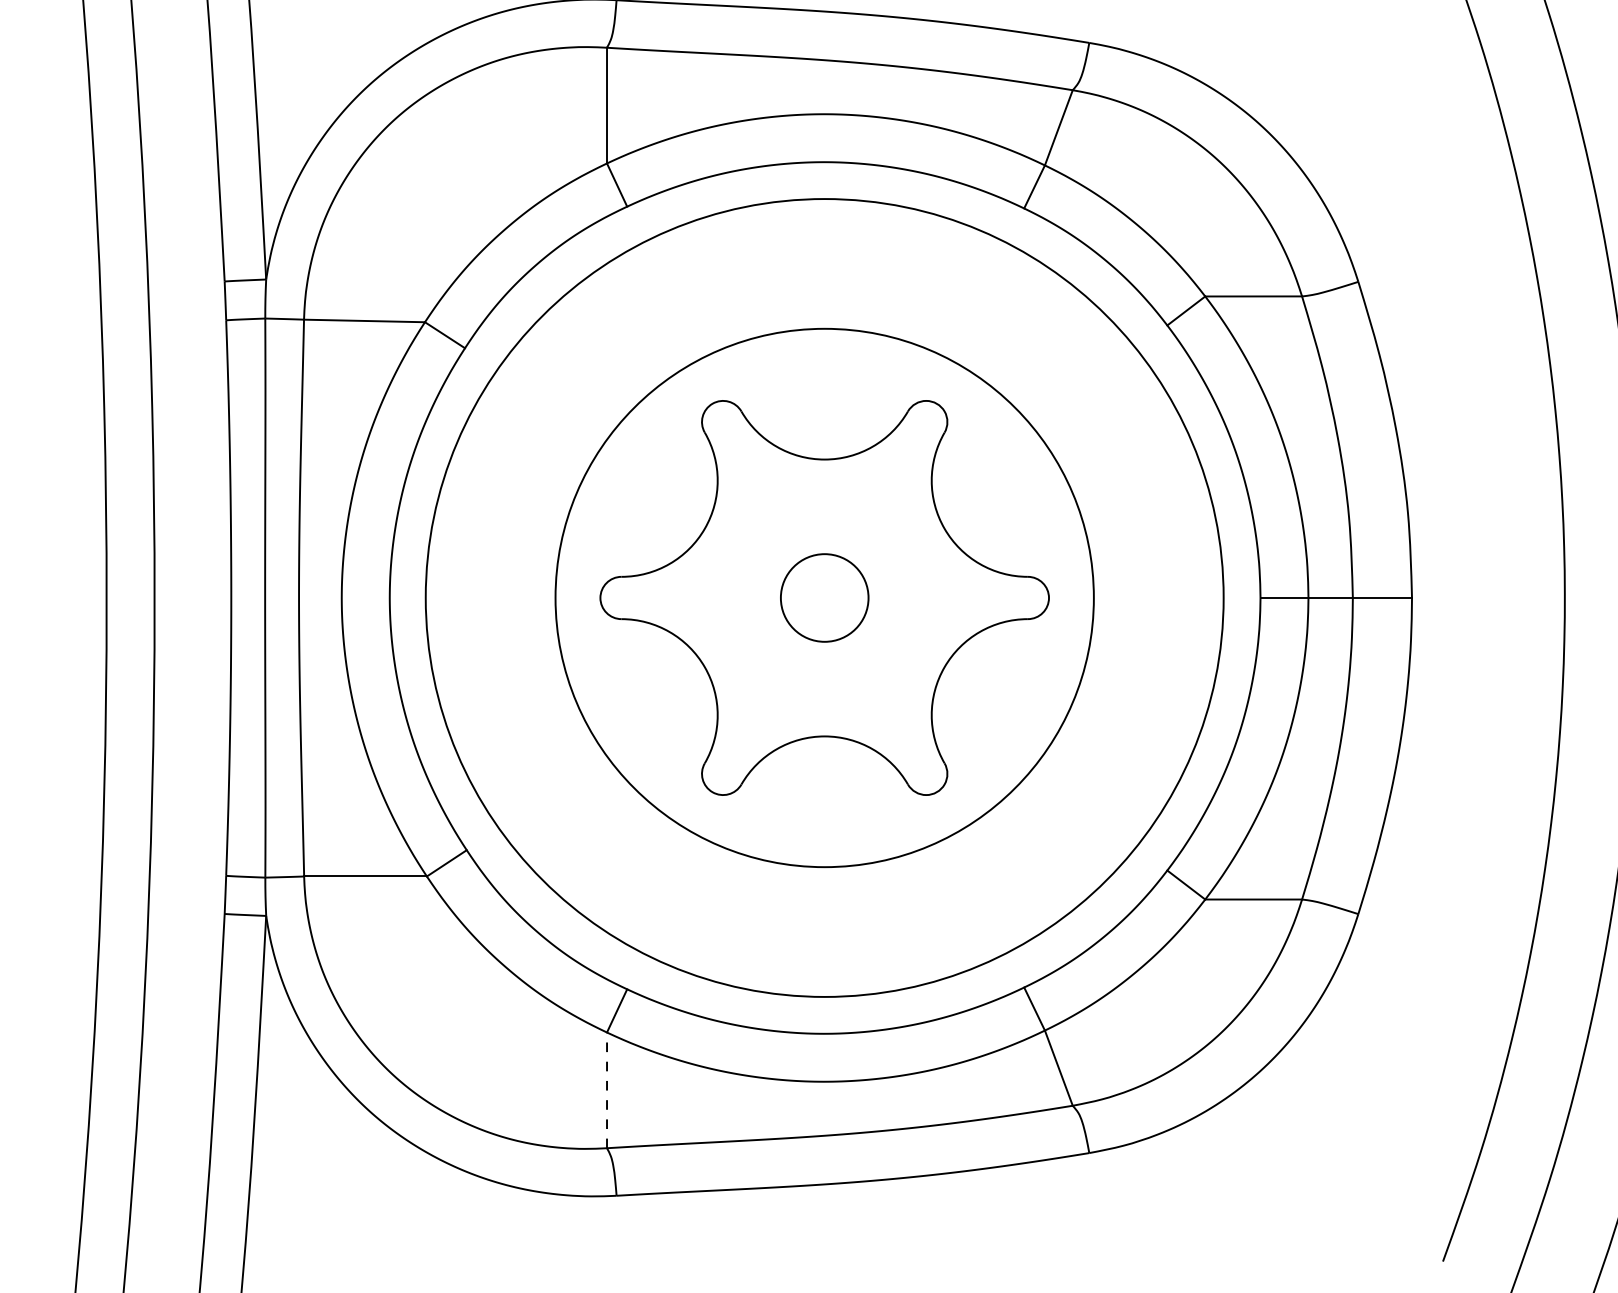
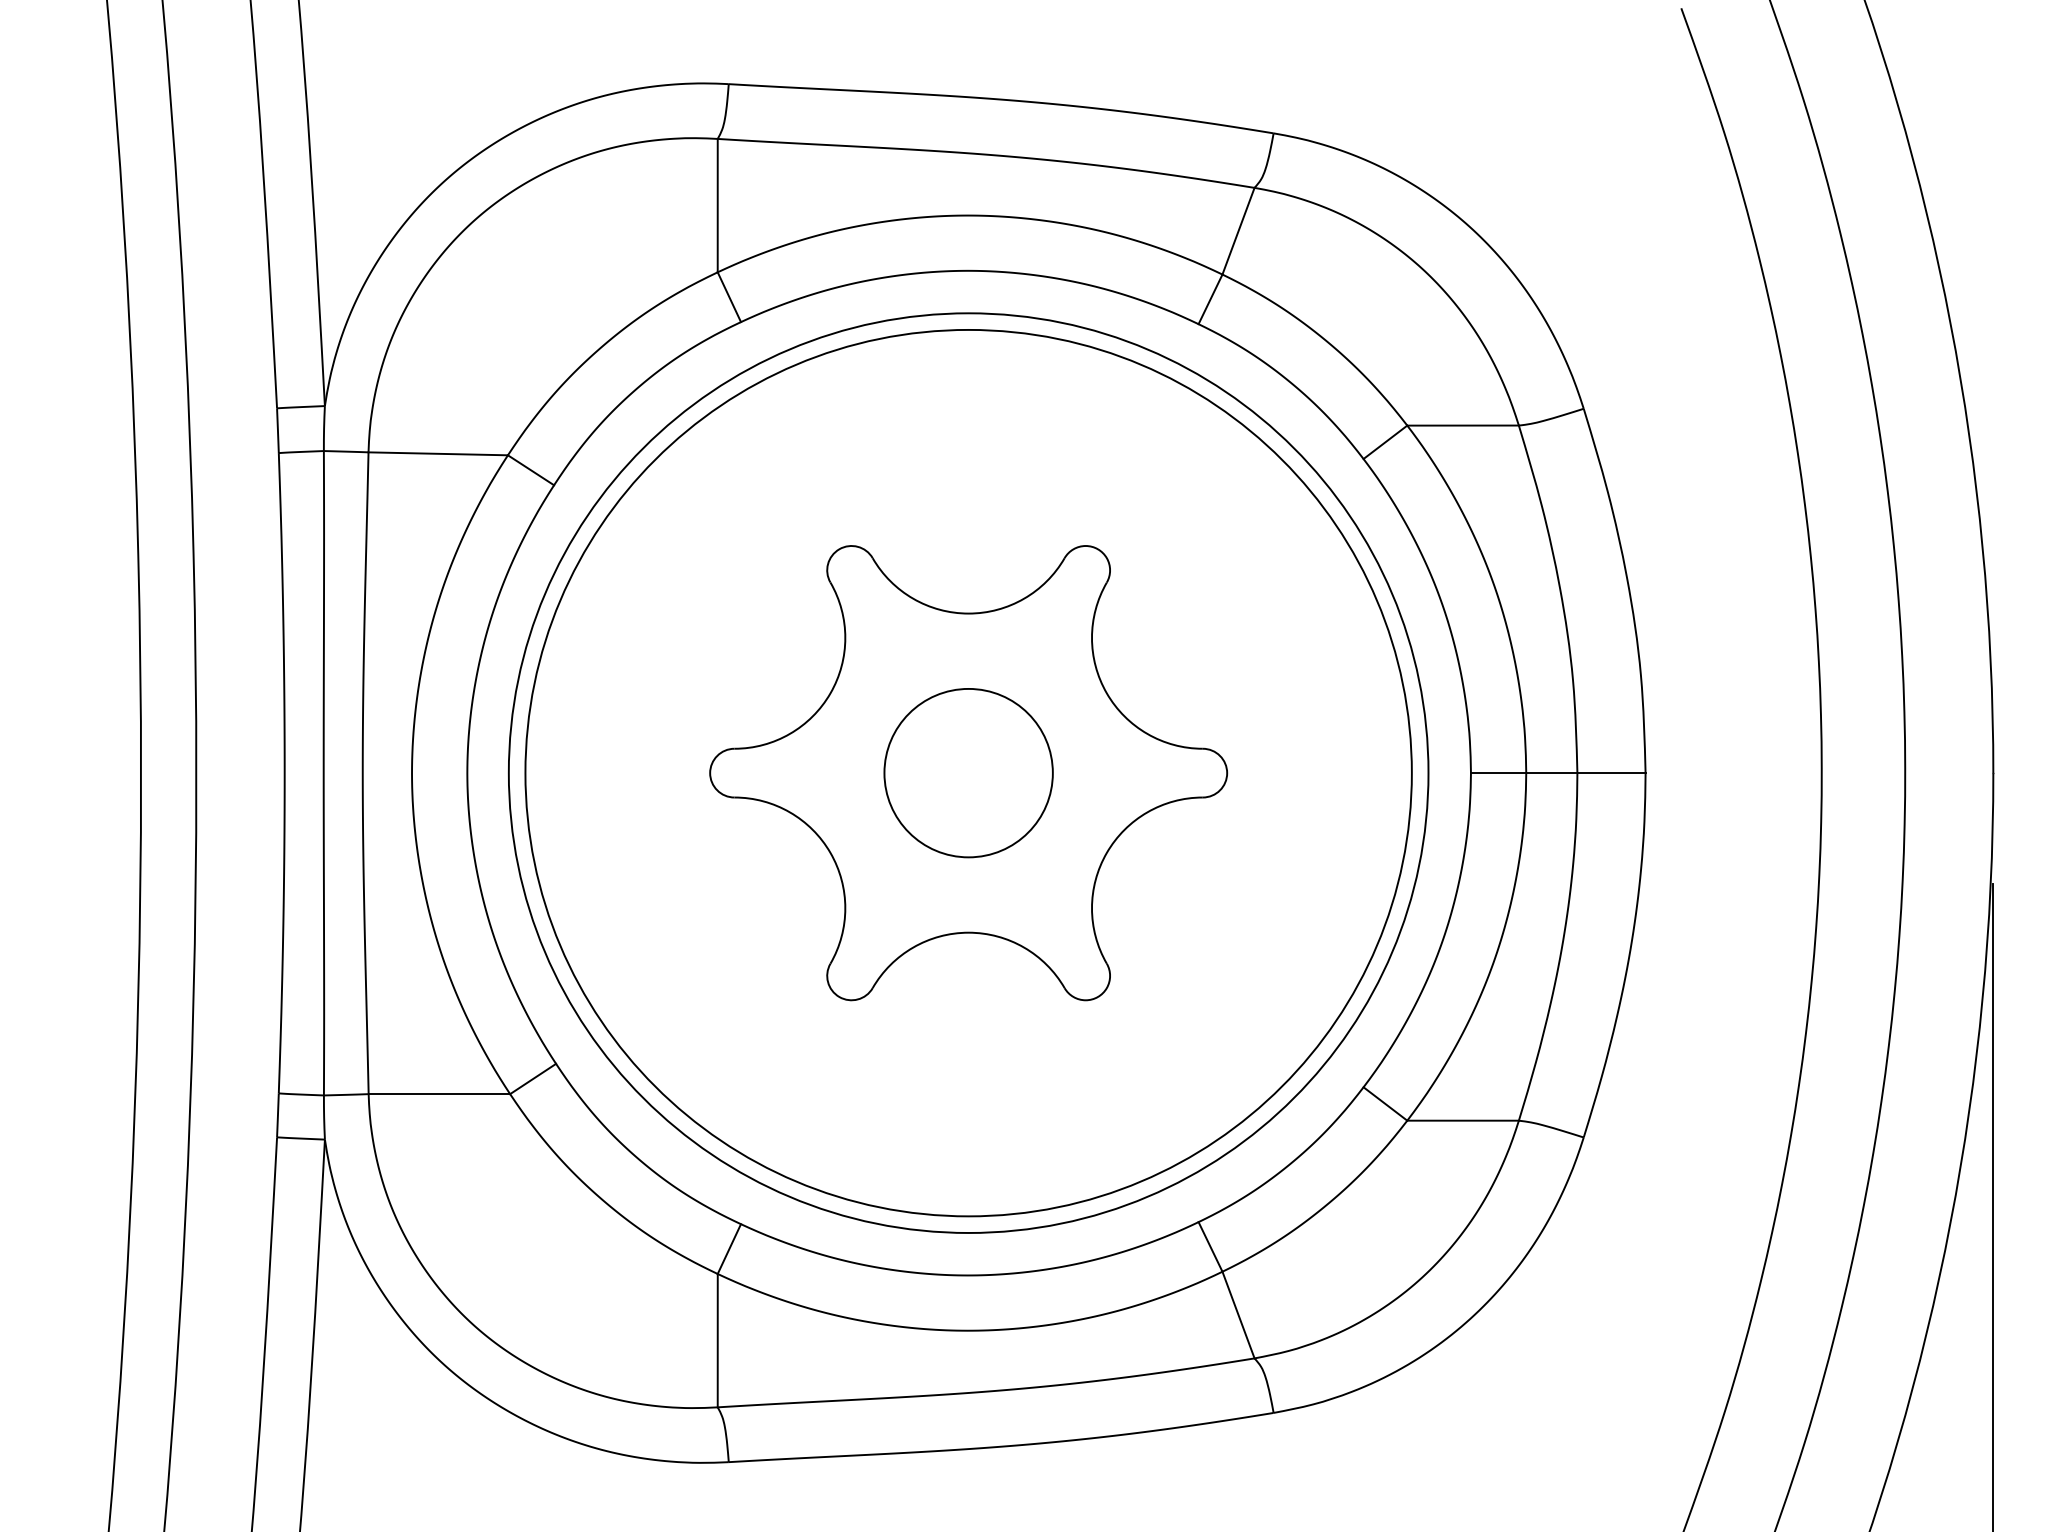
circle: (824, 597) -> (968, 772), size x1.43
circle: (824, 597) -> (968, 772), size x1.67
line: (606, 1090) -> (717, 1340), dashed -> solid

